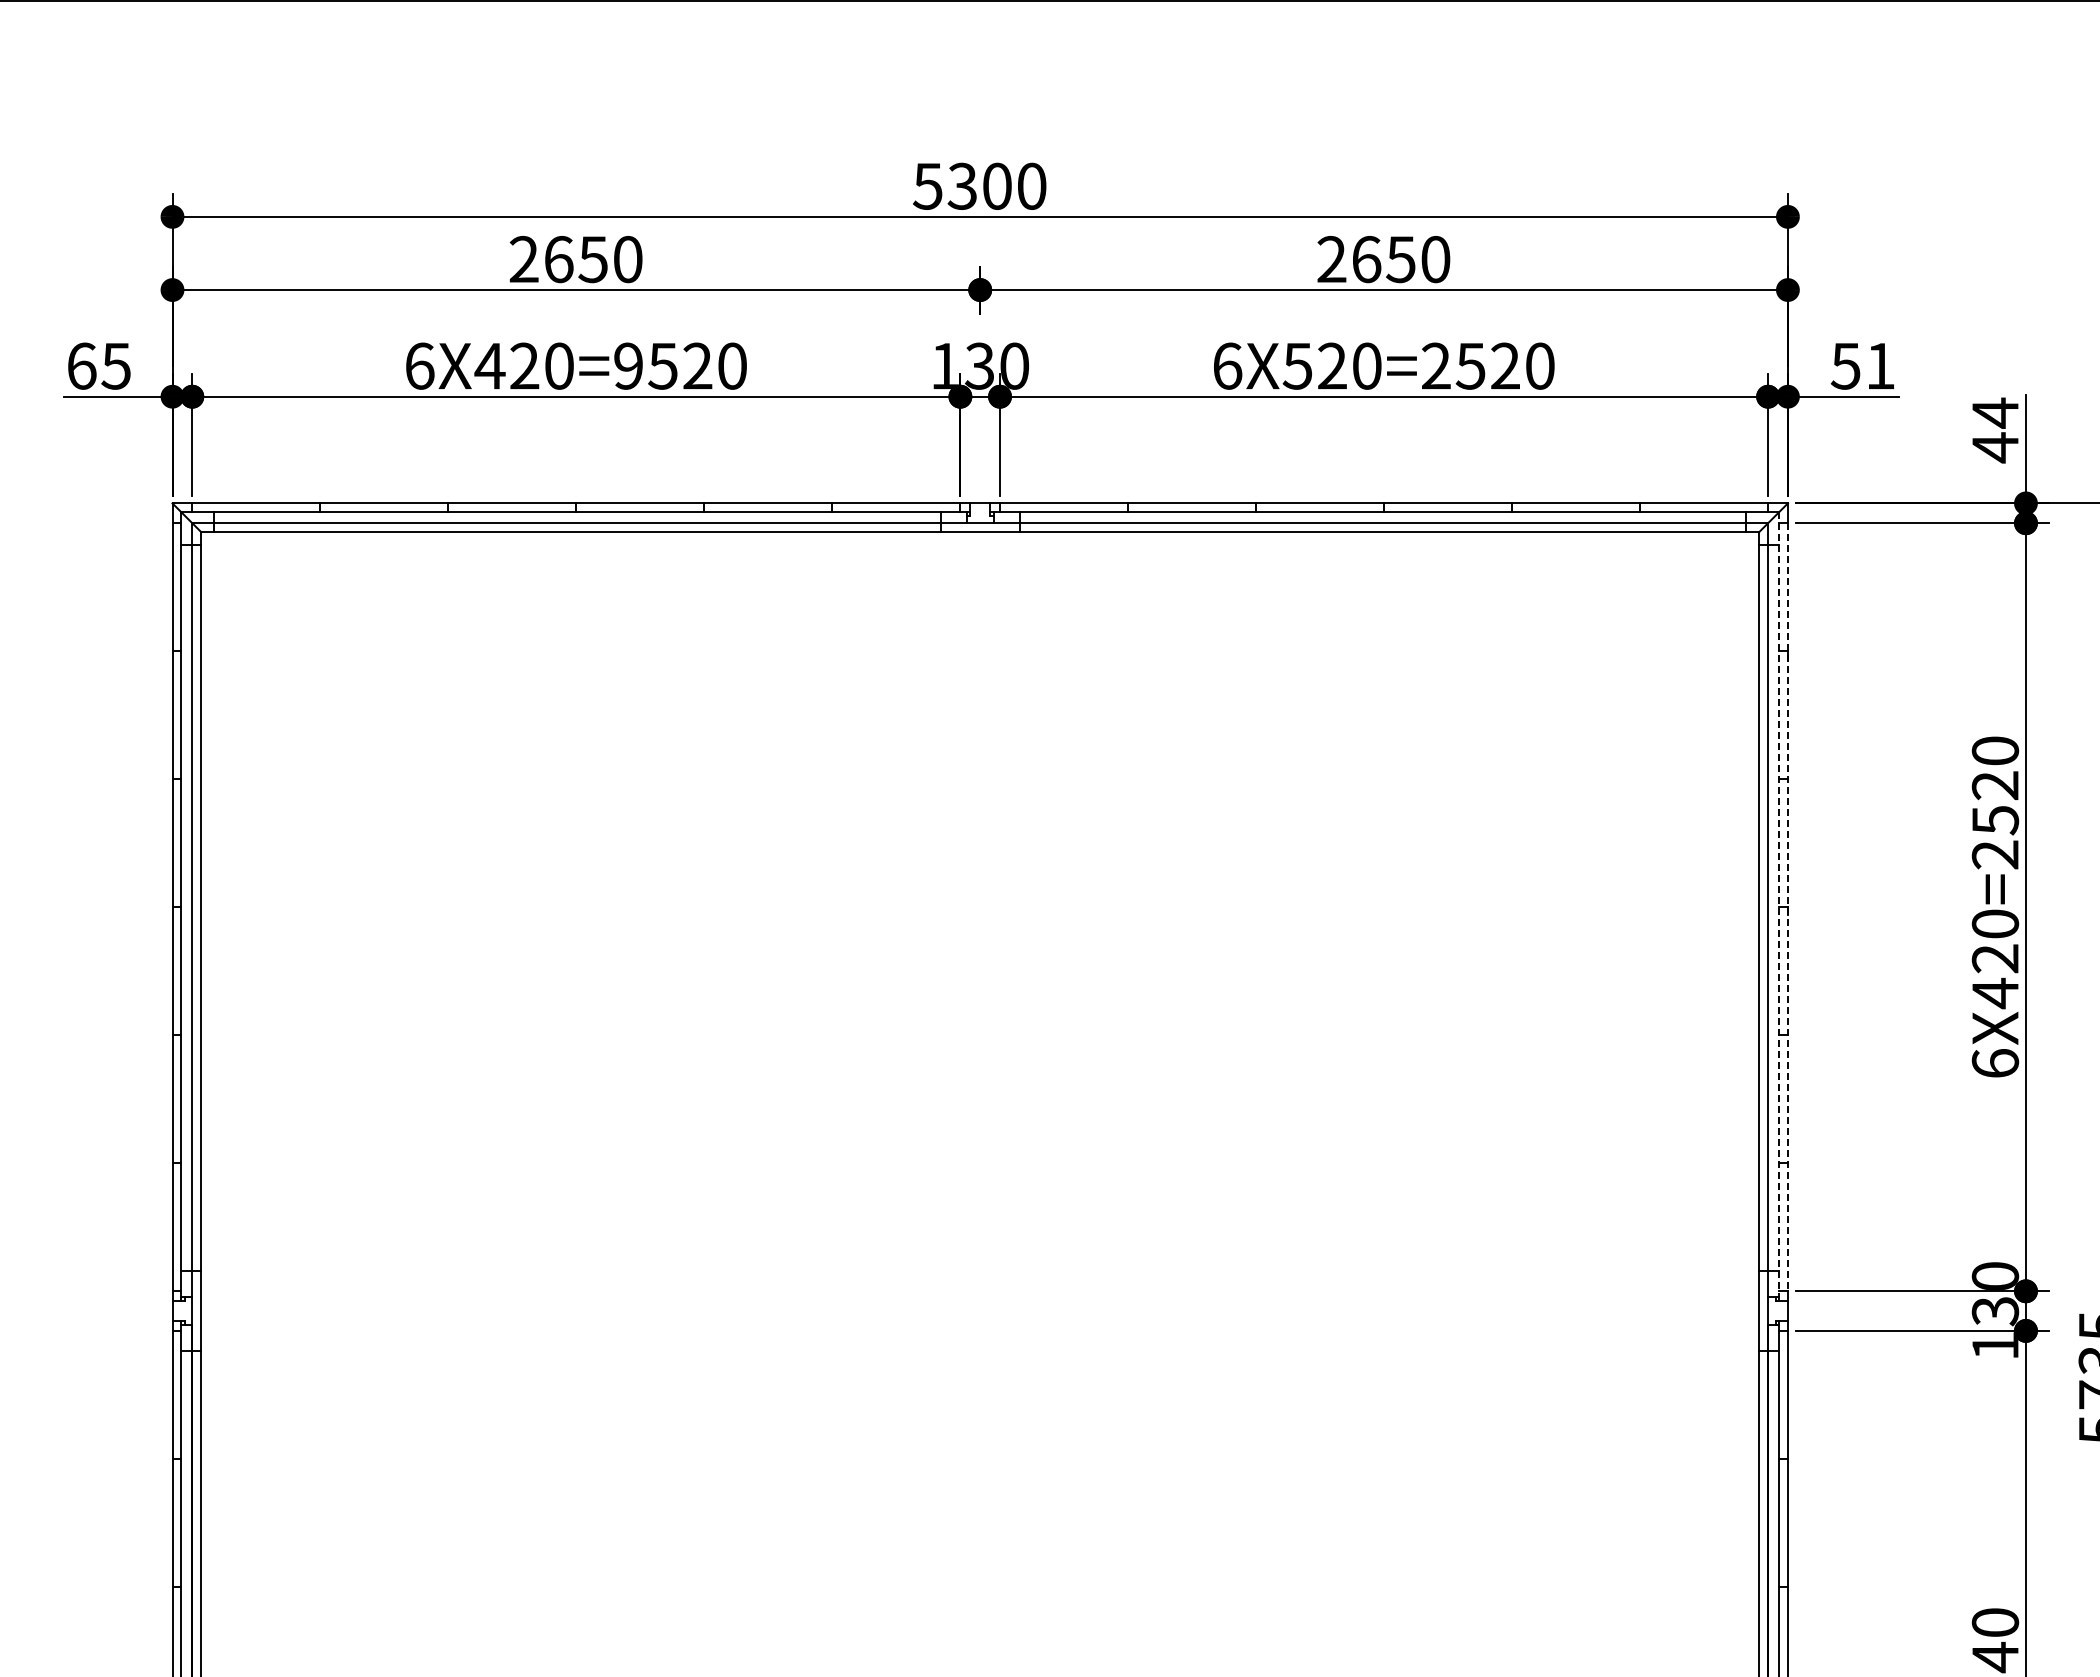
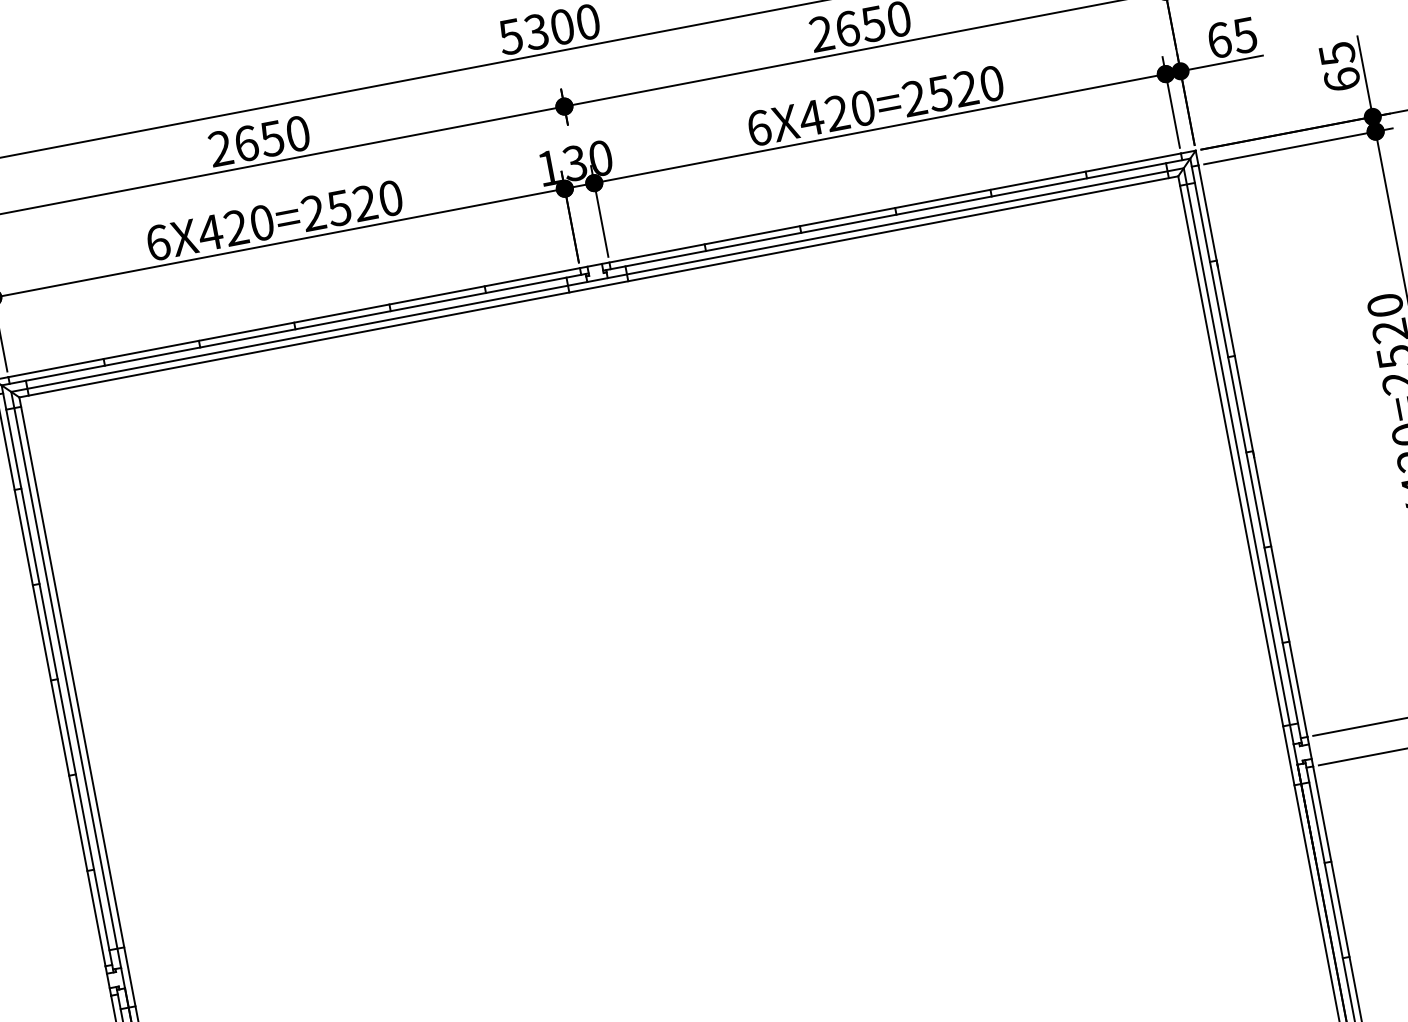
text: (1862, 365) -> (1231, 37), 51 -> 65
text: (628, 366) -> (313, 213), 6X420=9520 -> 6X420=2520
text: (1297, 366) -> (811, 118), 6X520=2520 -> 6X420=2520
text: (1995, 430) -> (1339, 66), 44 -> 65
line: (1778, 907) -> (1246, 452), dashed -> solid
line: (1787, 907) -> (1252, 451), dashed -> solid

